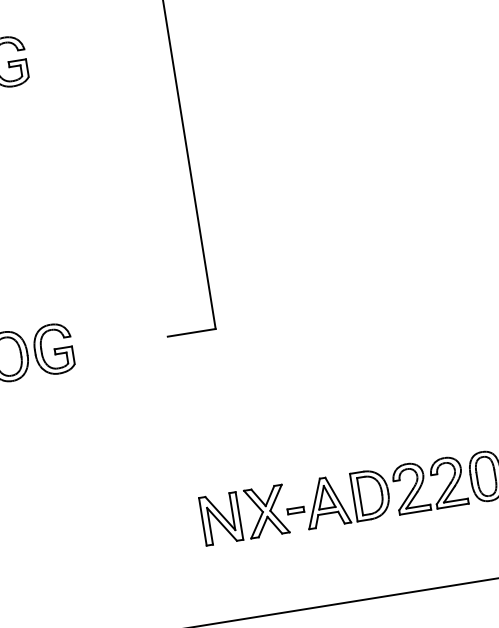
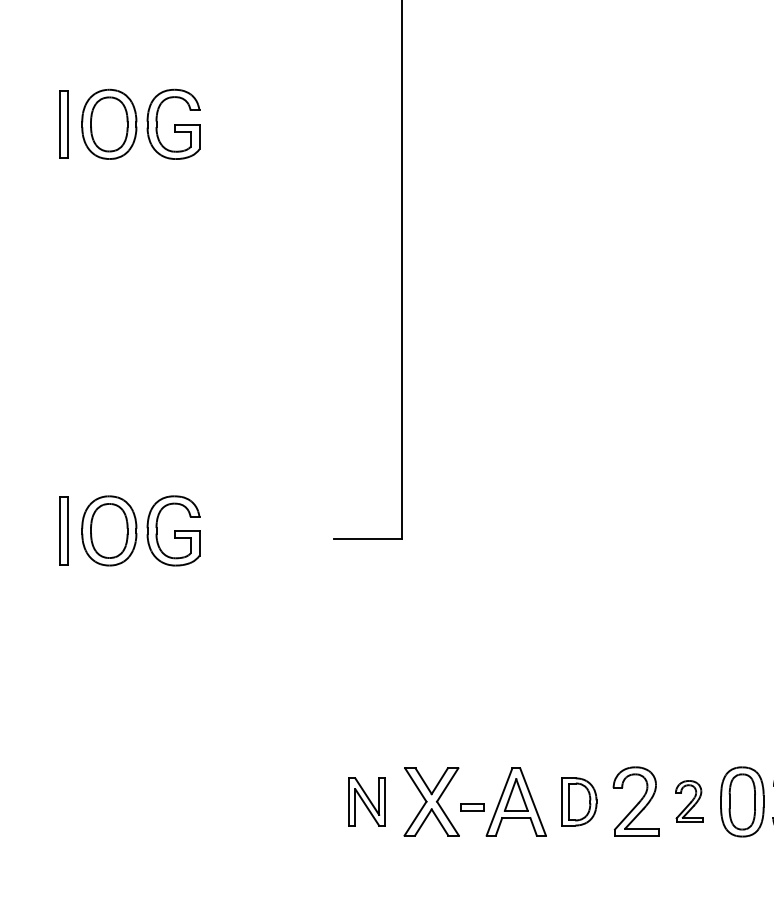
part: (448, 482) -> (689, 801), size x0.6
part: (371, 494) -> (579, 801), size x0.7
part: (220, 518) -> (366, 801), size x0.7

